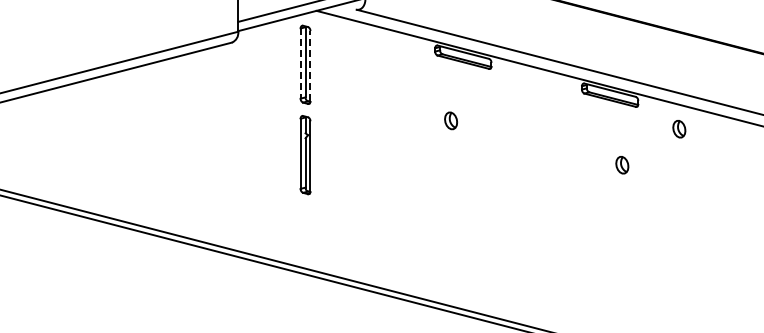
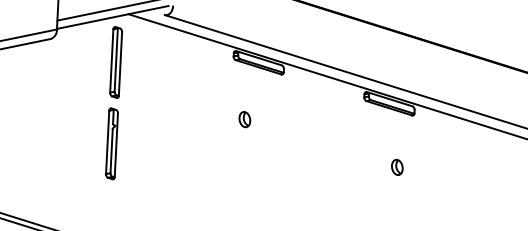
line: (300, 64) -> (111, 61), dashed -> solid
line: (310, 65) -> (120, 63), dashed -> solid
part: (679, 129) -> (450, 137), removed

